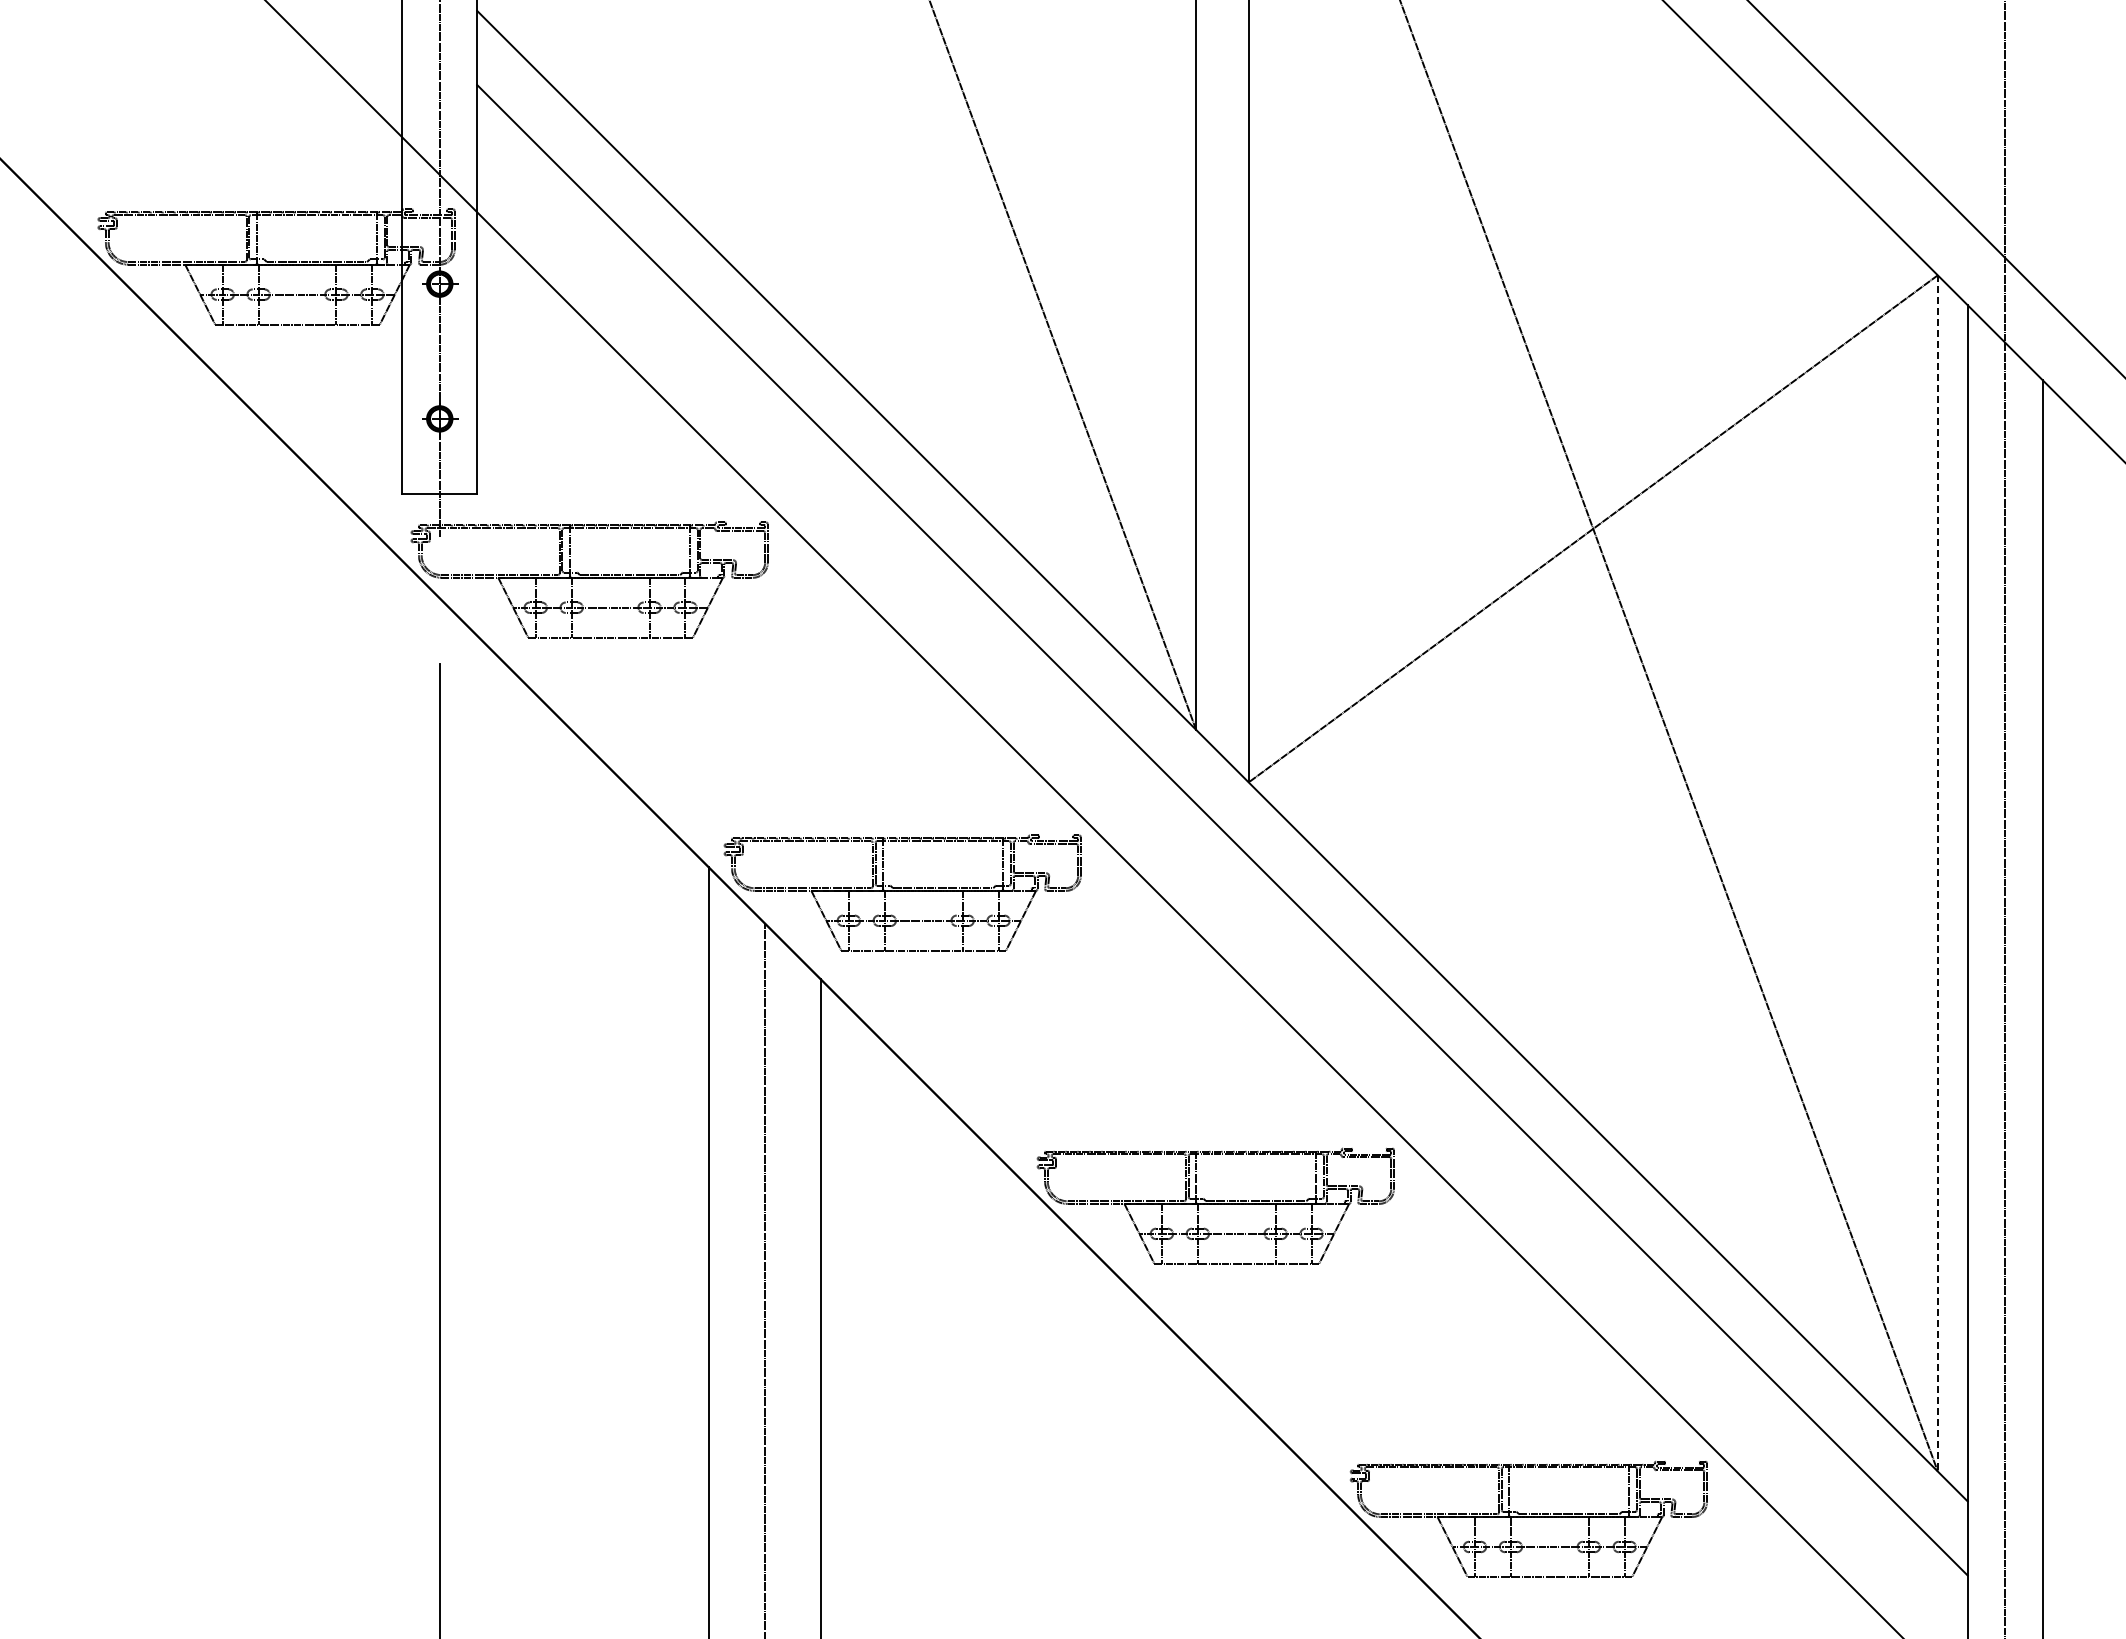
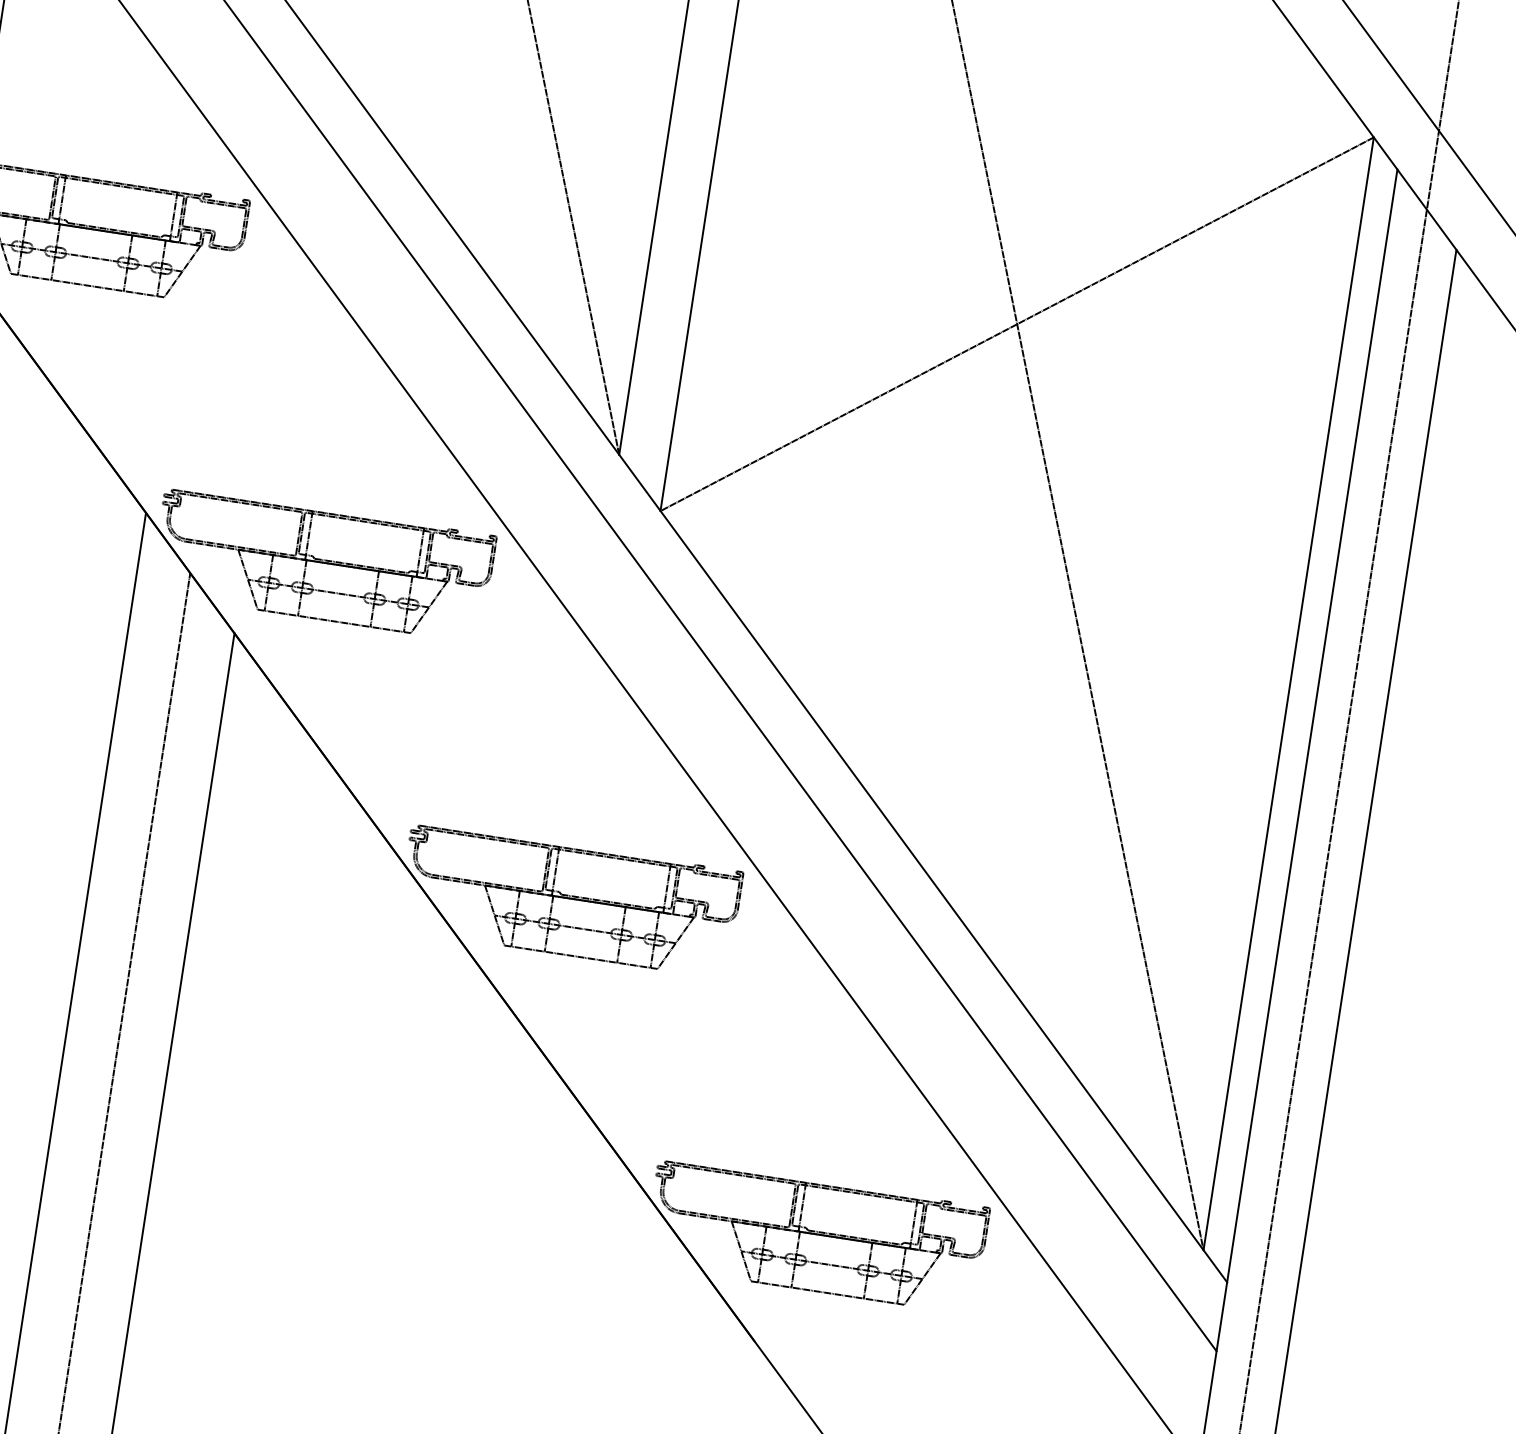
line: (1937, 873) -> (1288, 693), dashed -> solid

